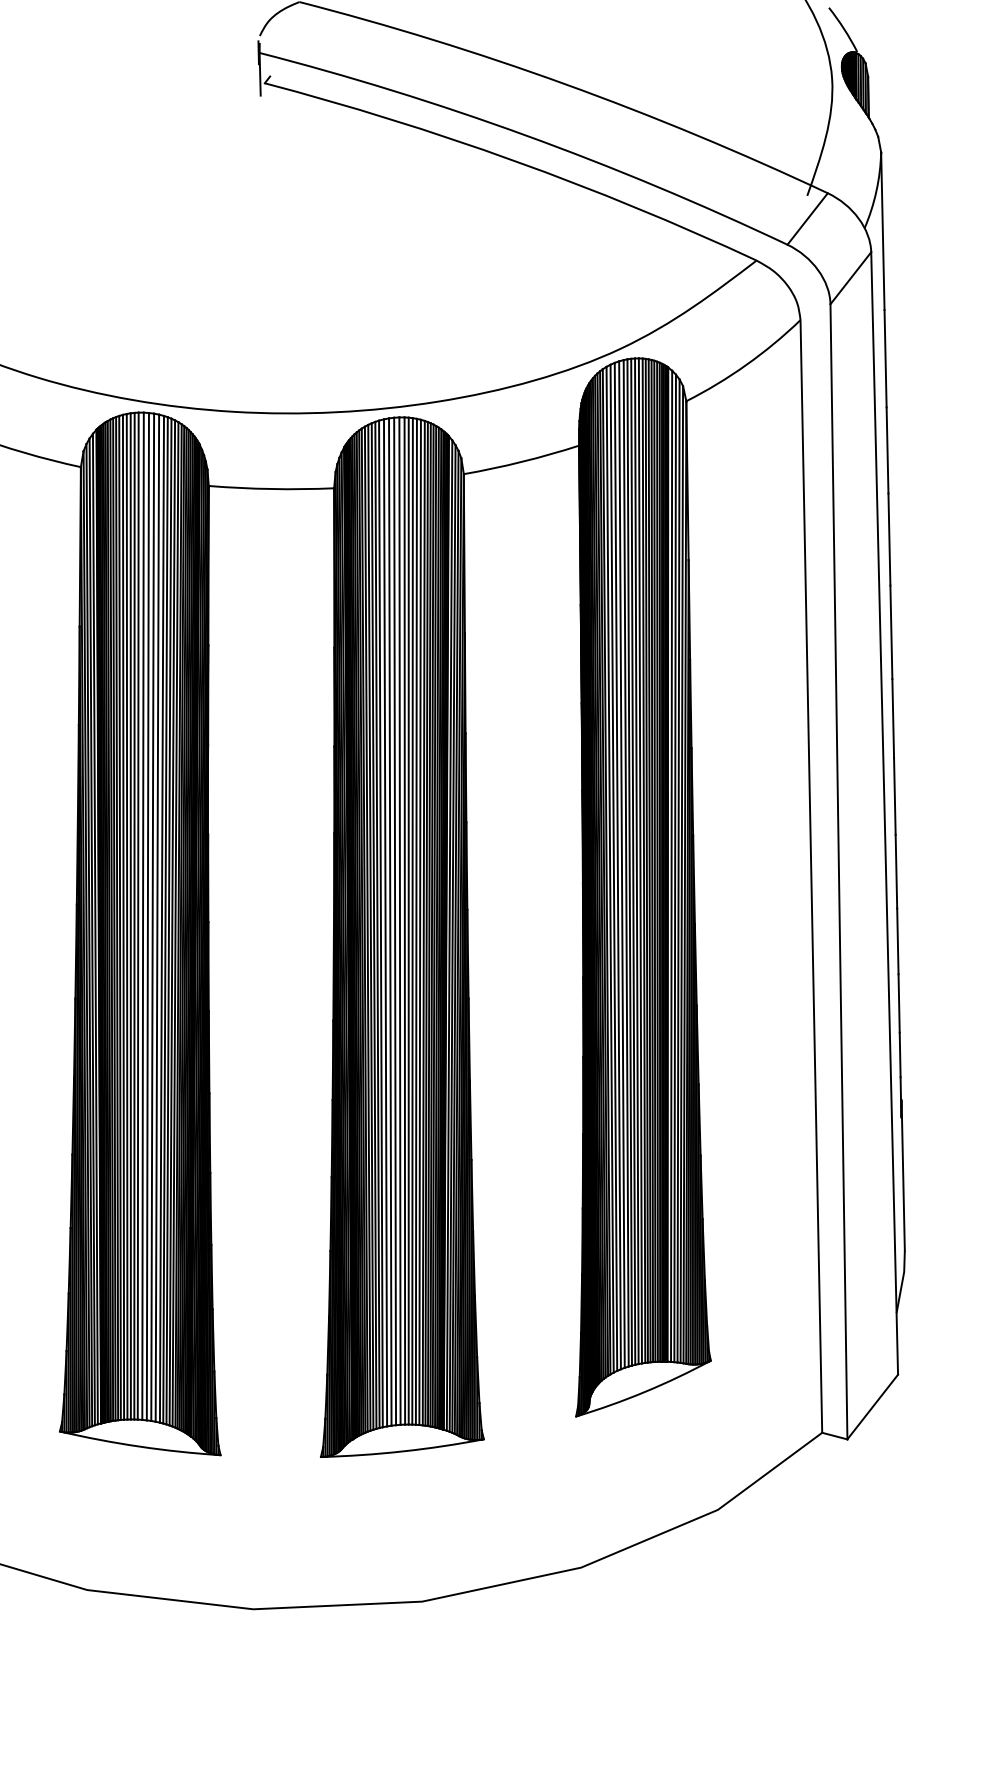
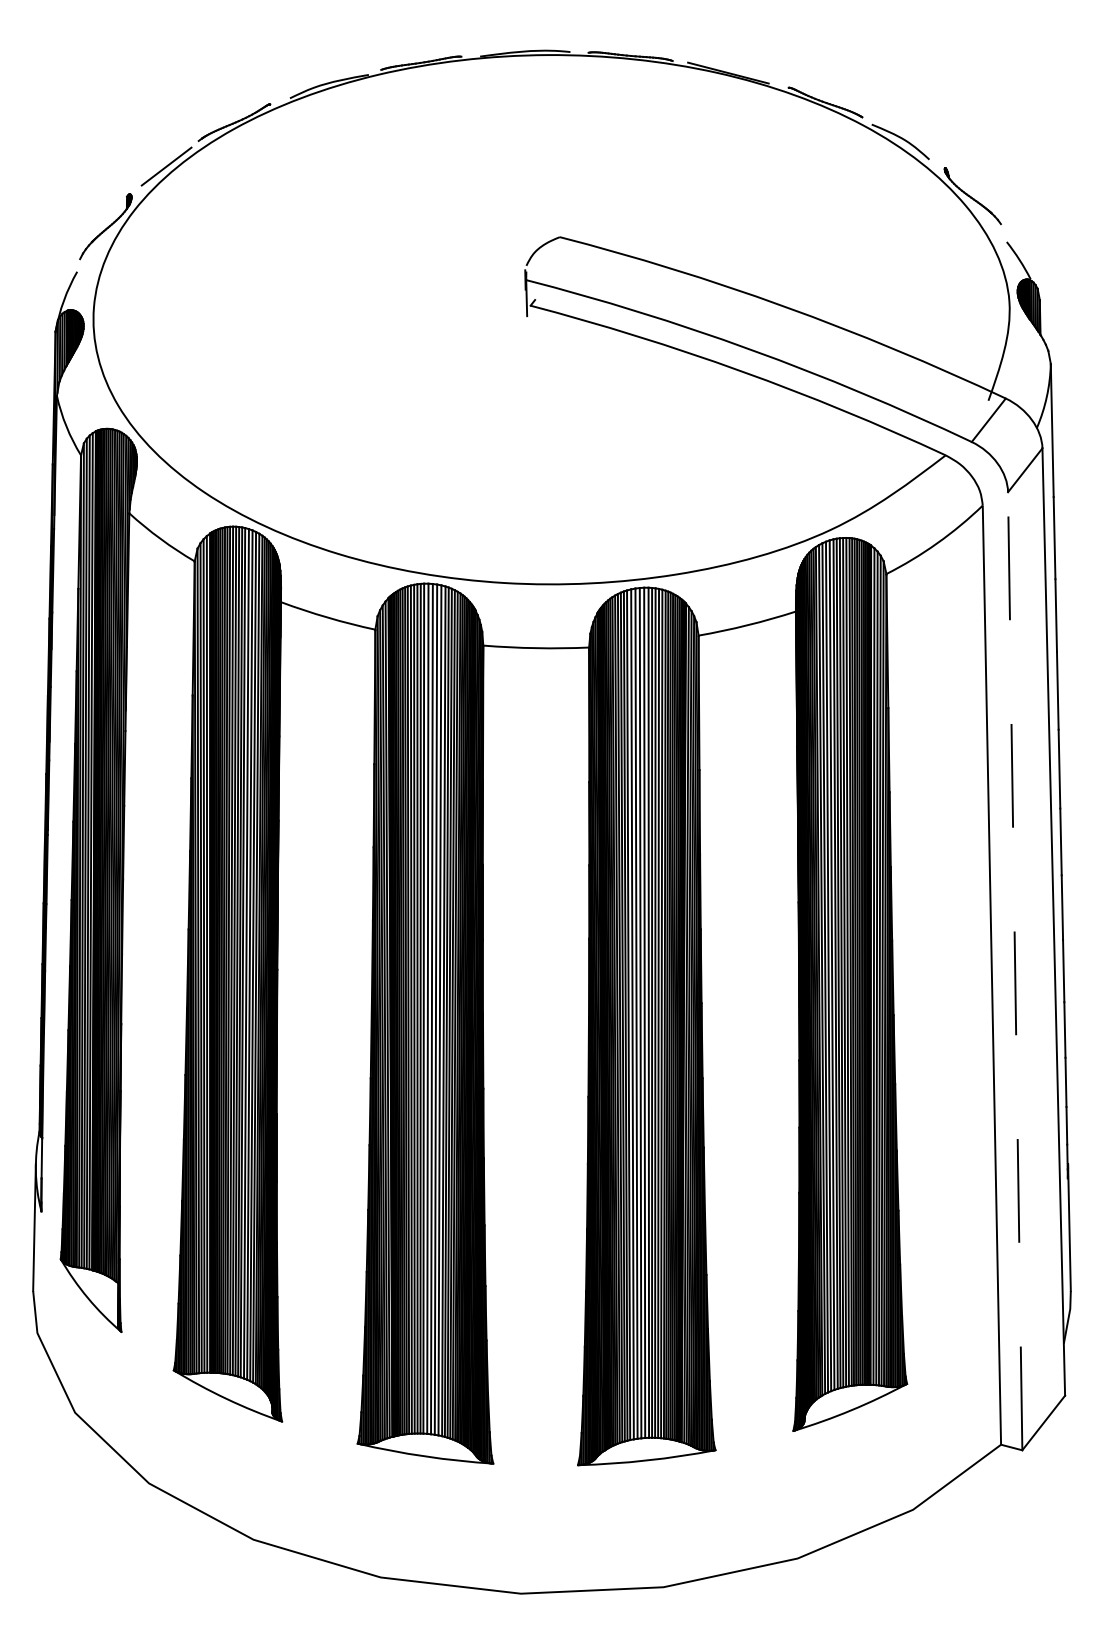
line: (839, 870) -> (1015, 970), solid -> dashed

